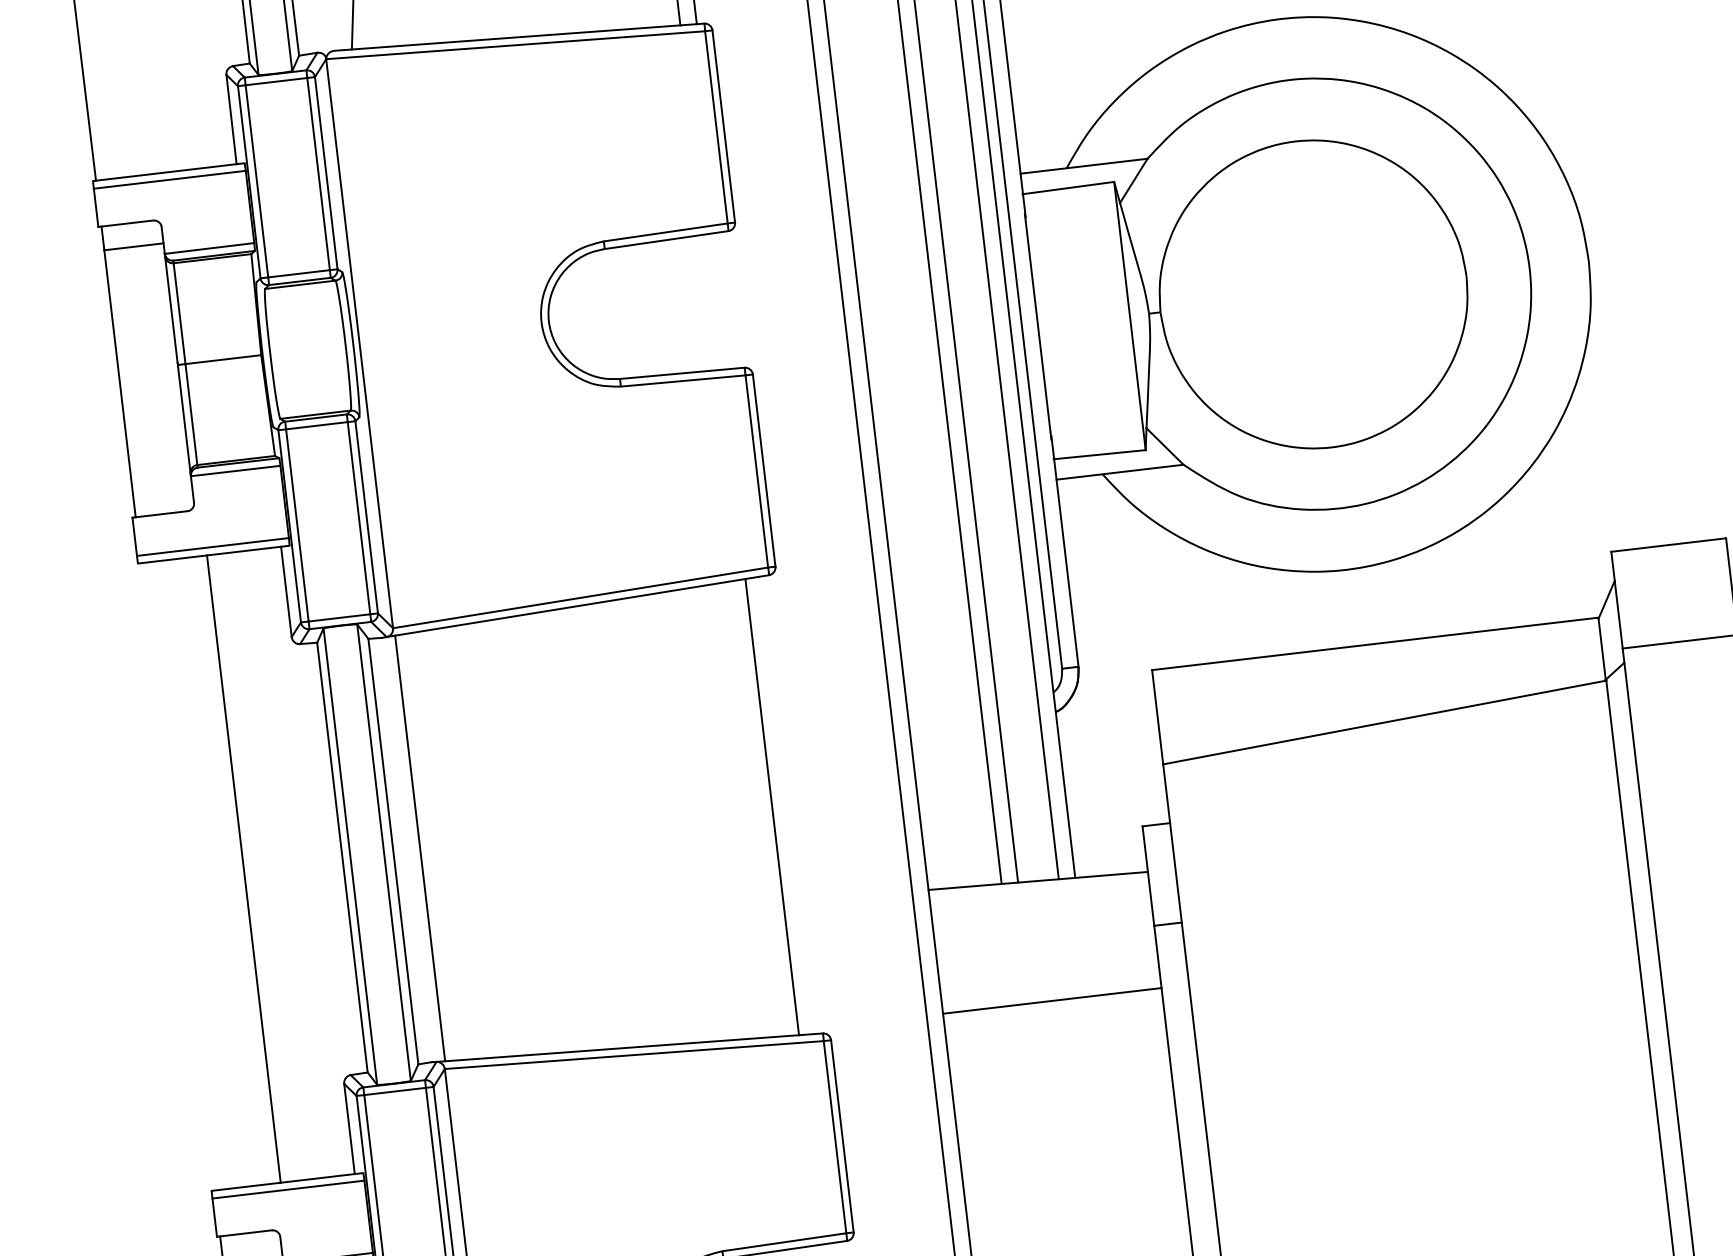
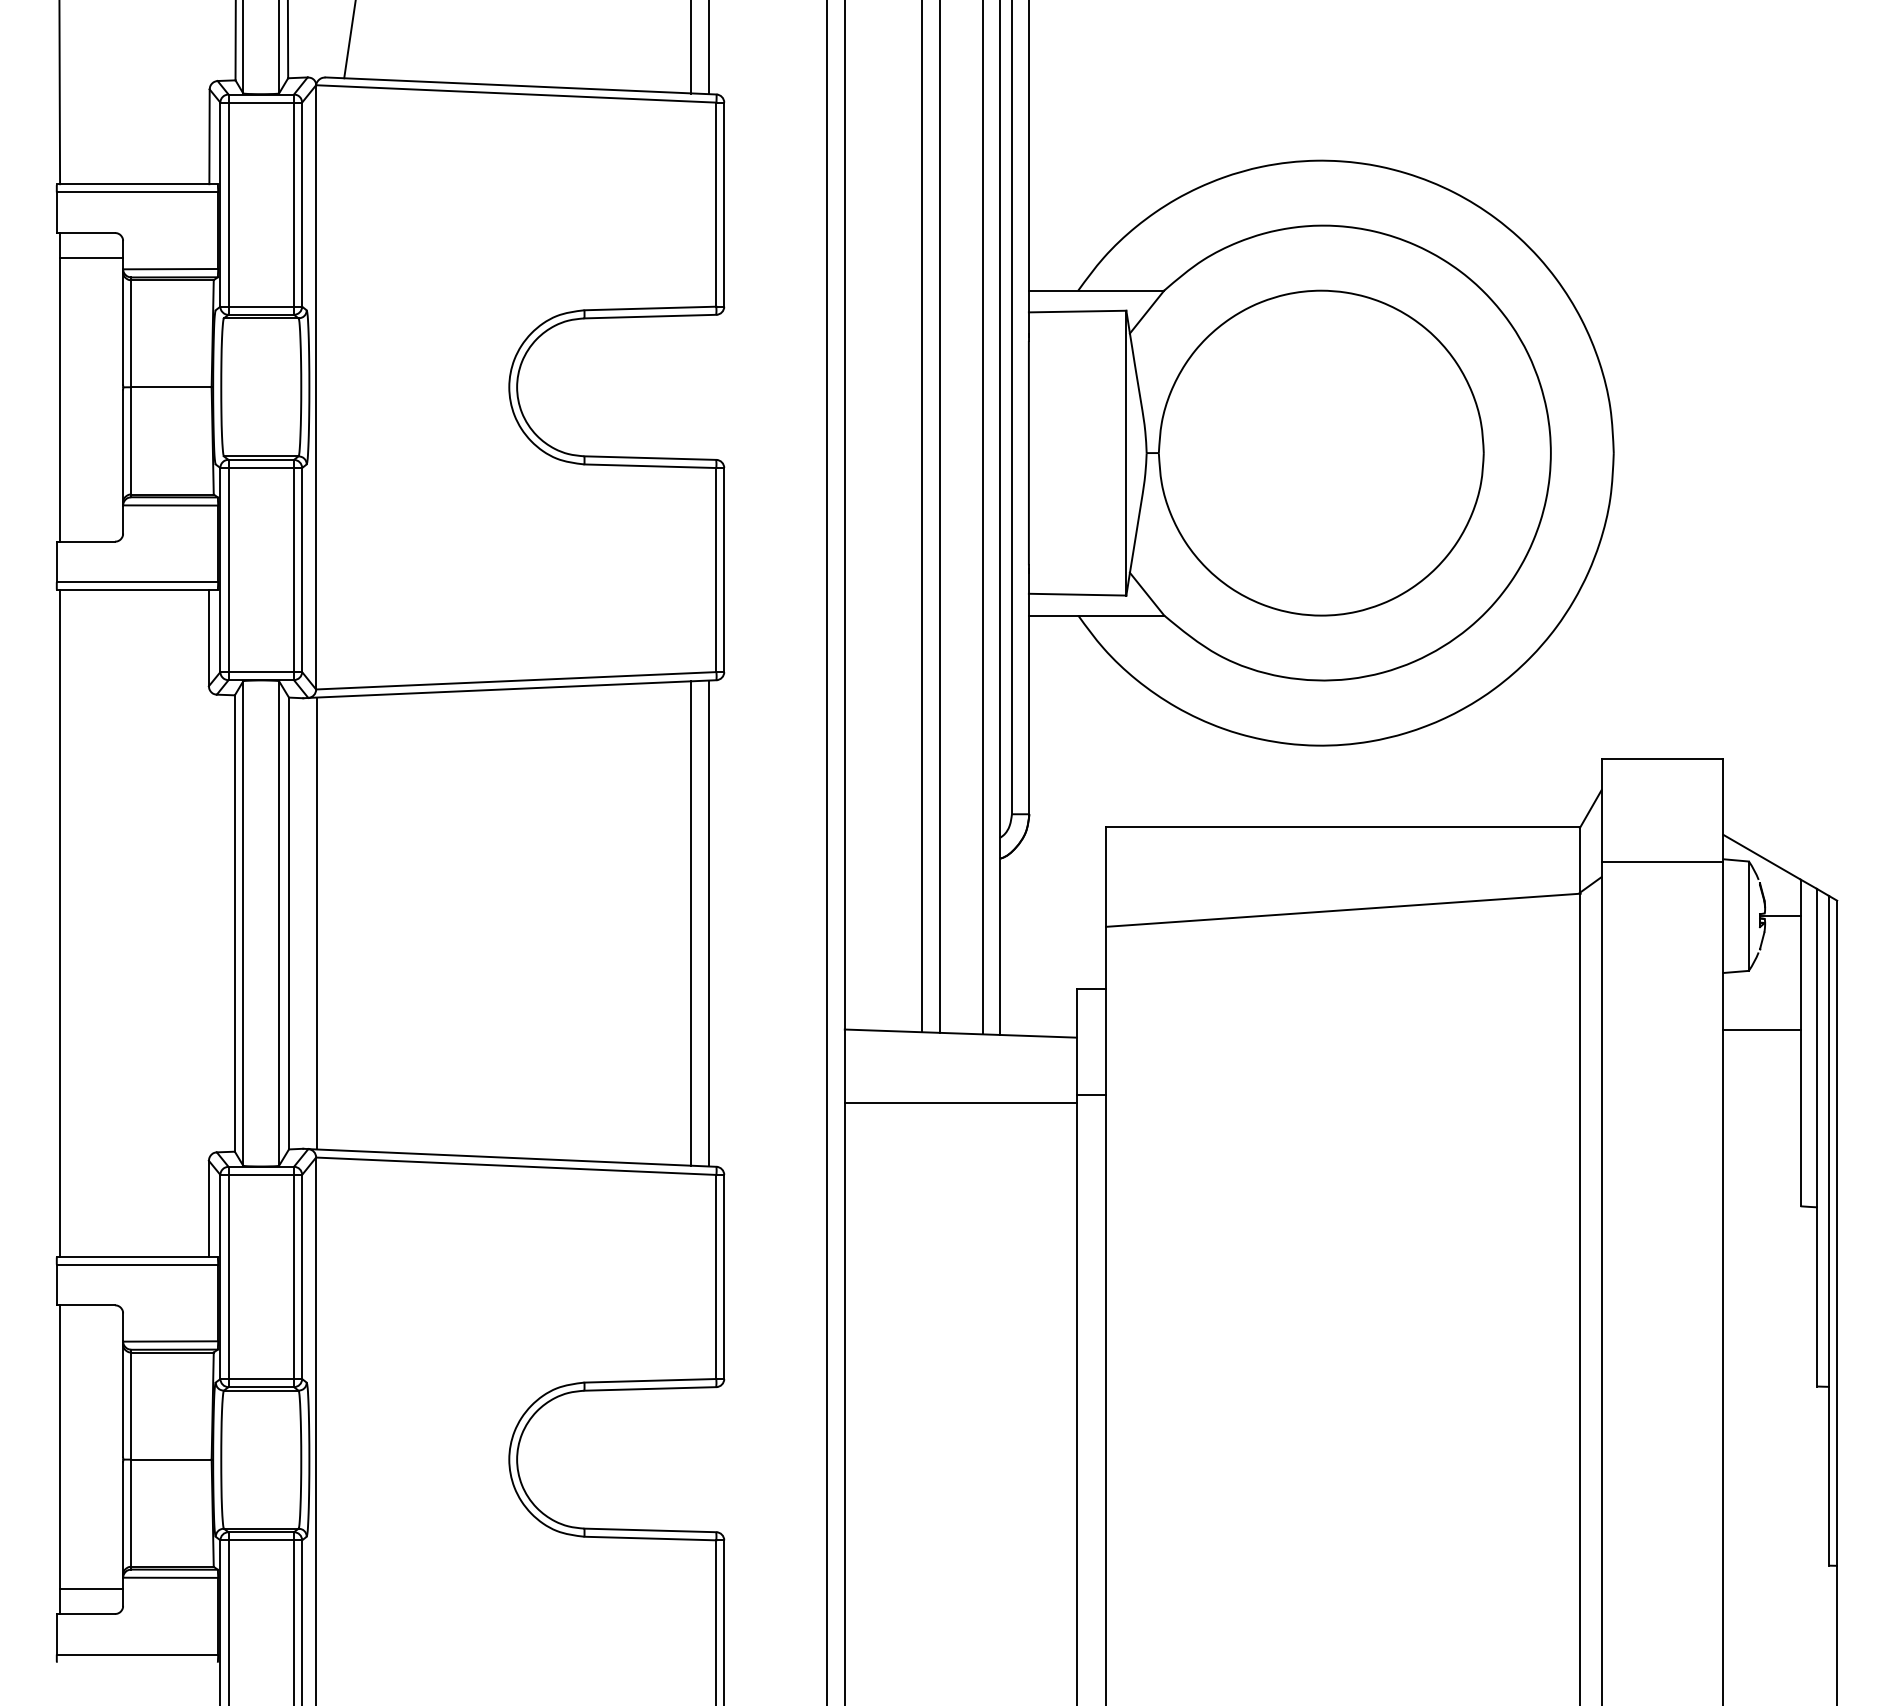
line: (788, 805) -> (708, 923), added
line: (244, 869) -> (60, 923), moved
line: (1051, 1000) -> (960, 1102), moved

